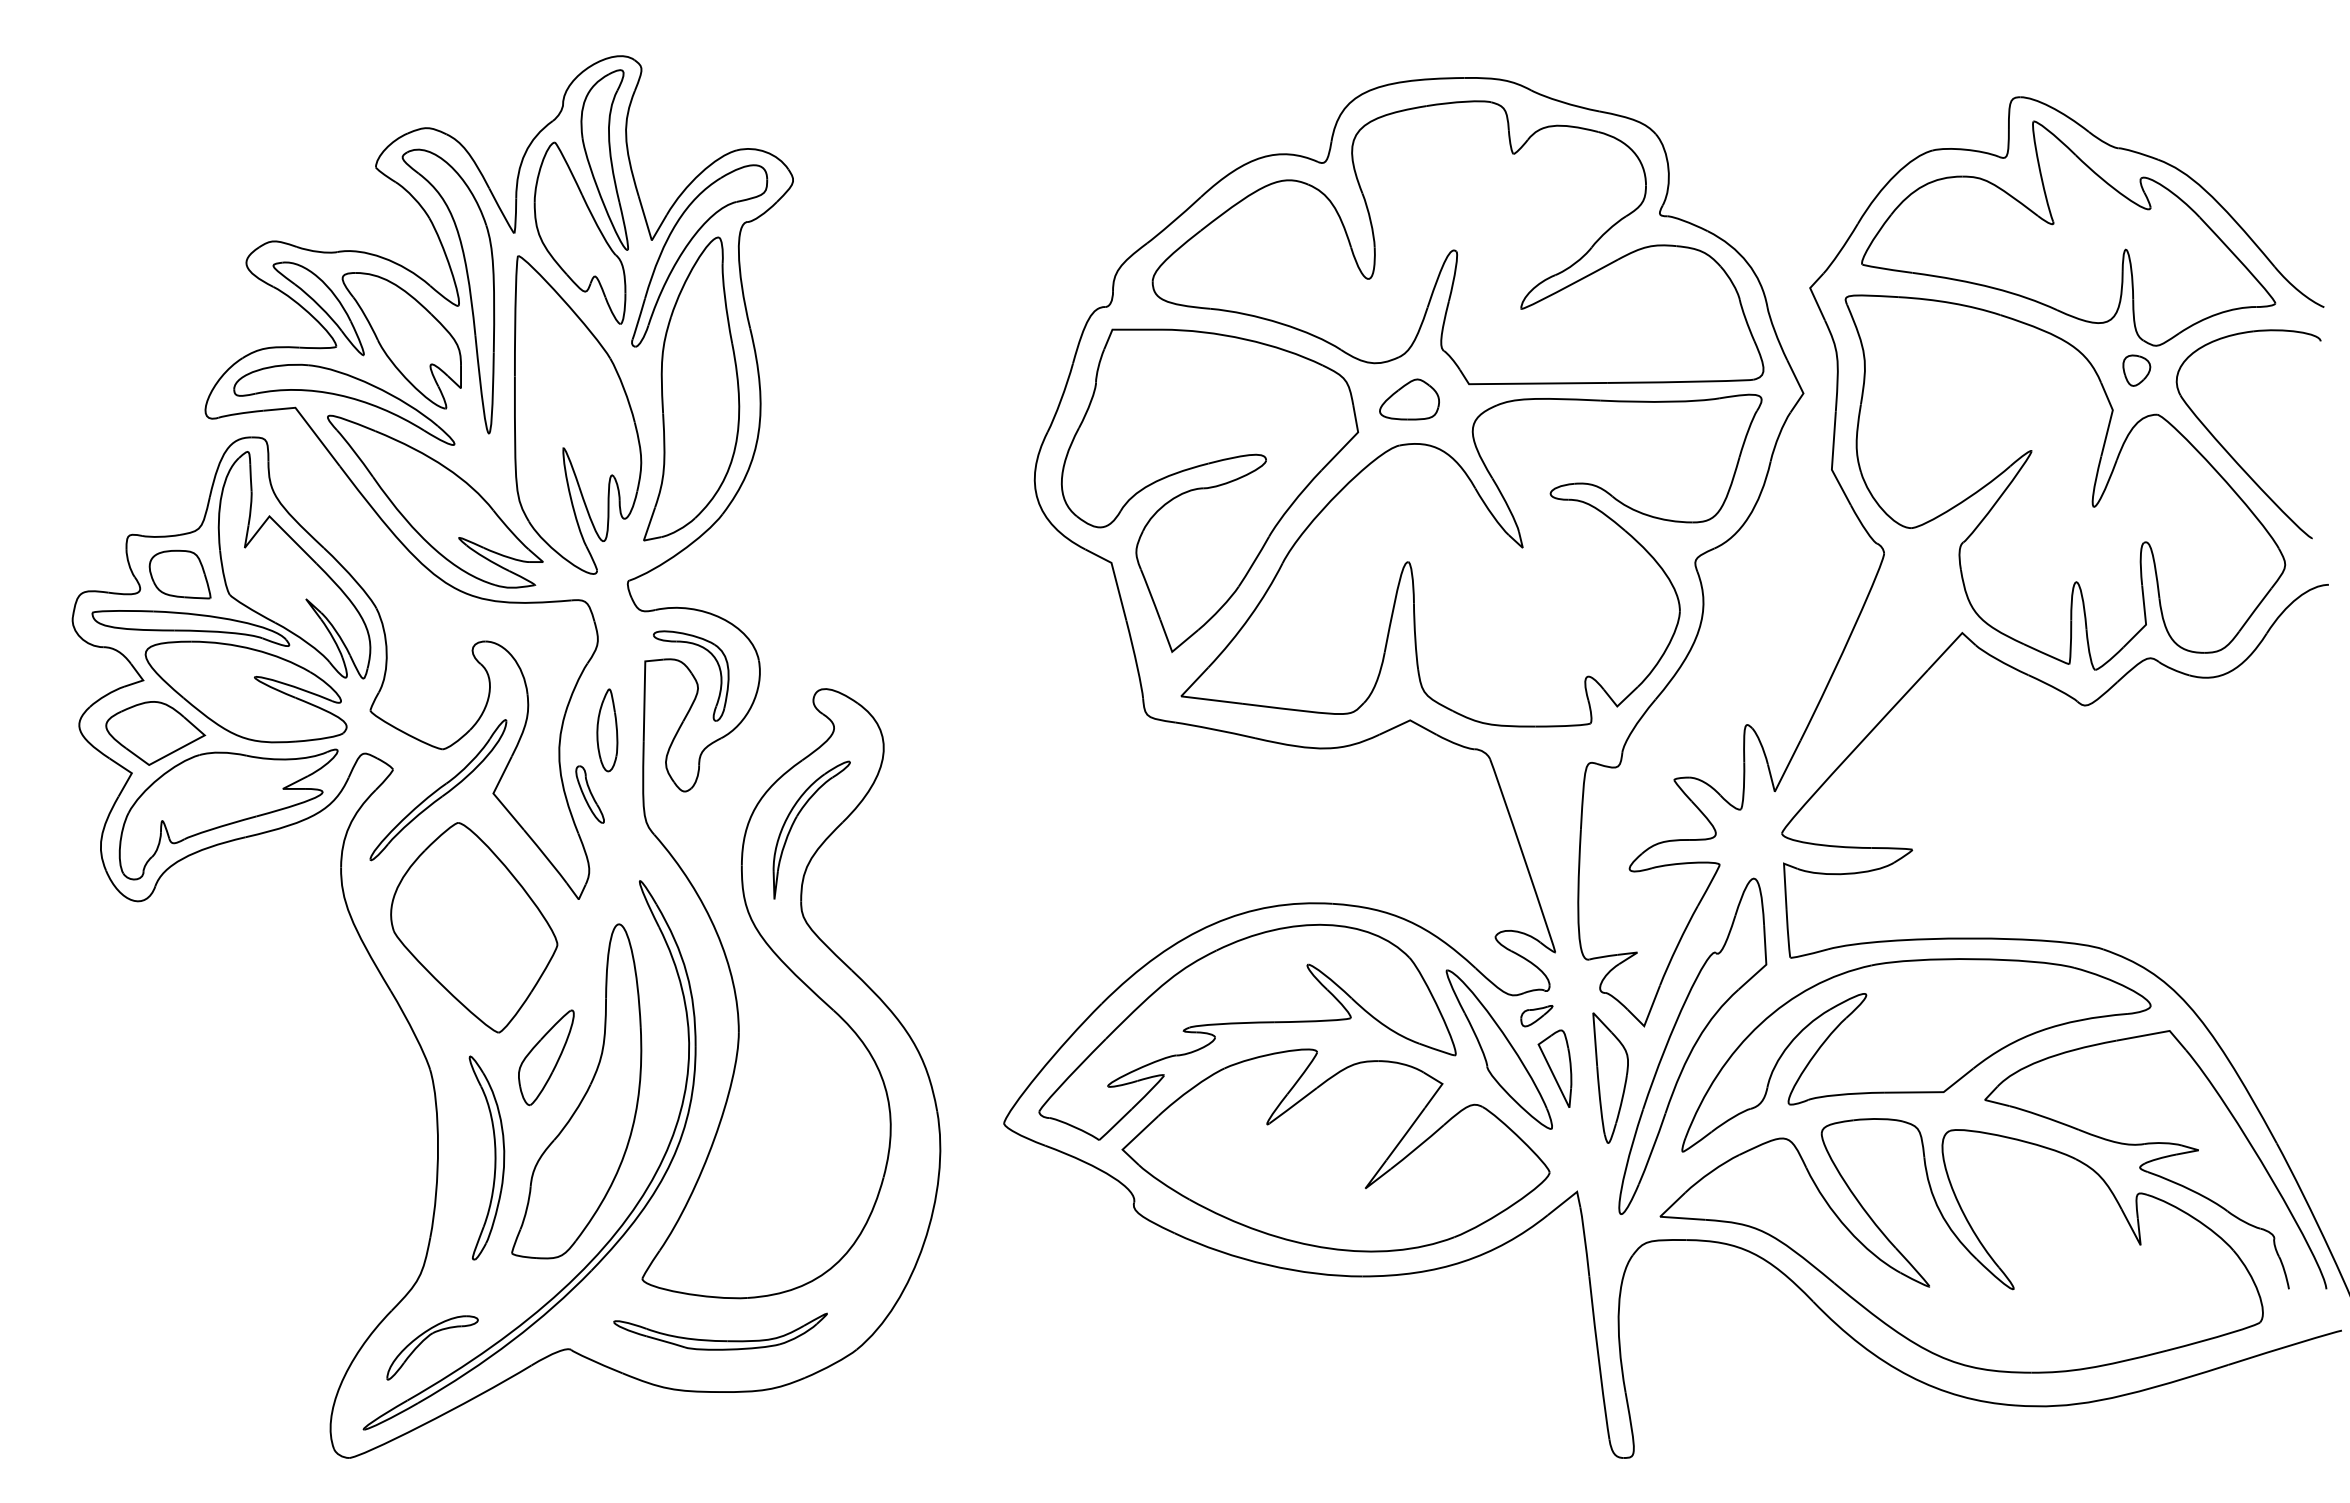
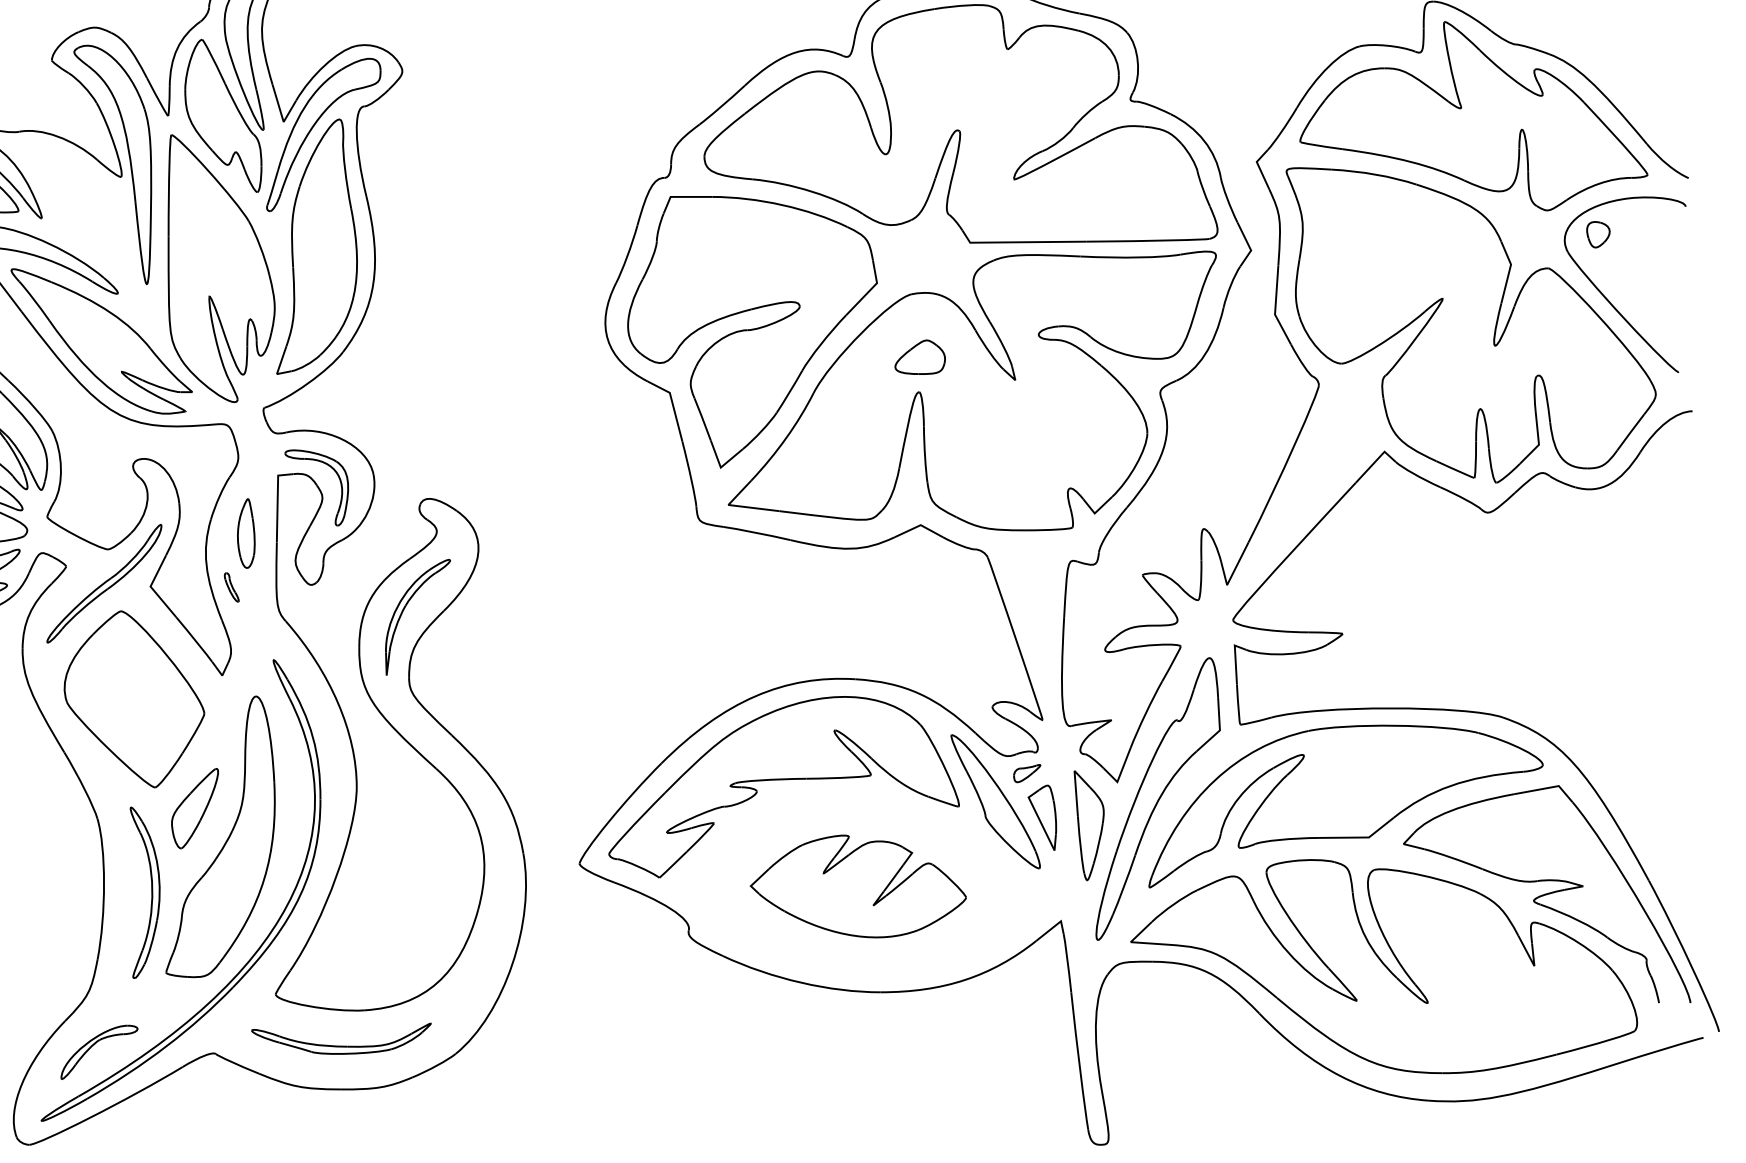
part: (401, 340) -> (73, 206), removed
part: (2136, 370) -> (1598, 234), moved
part: (1409, 399) -> (920, 357), moved
part: (589, 794) -> (231, 587), size x0.6
part: (1335, 1150) -> (858, 886), size x0.6

